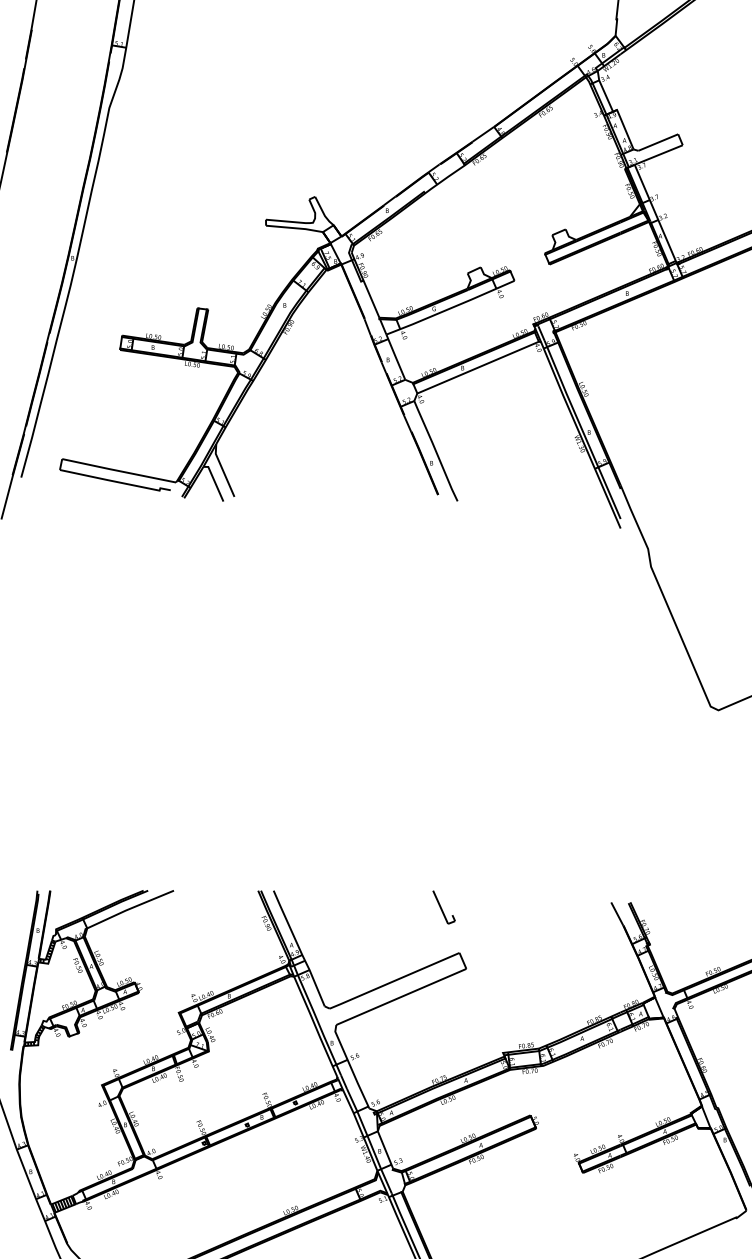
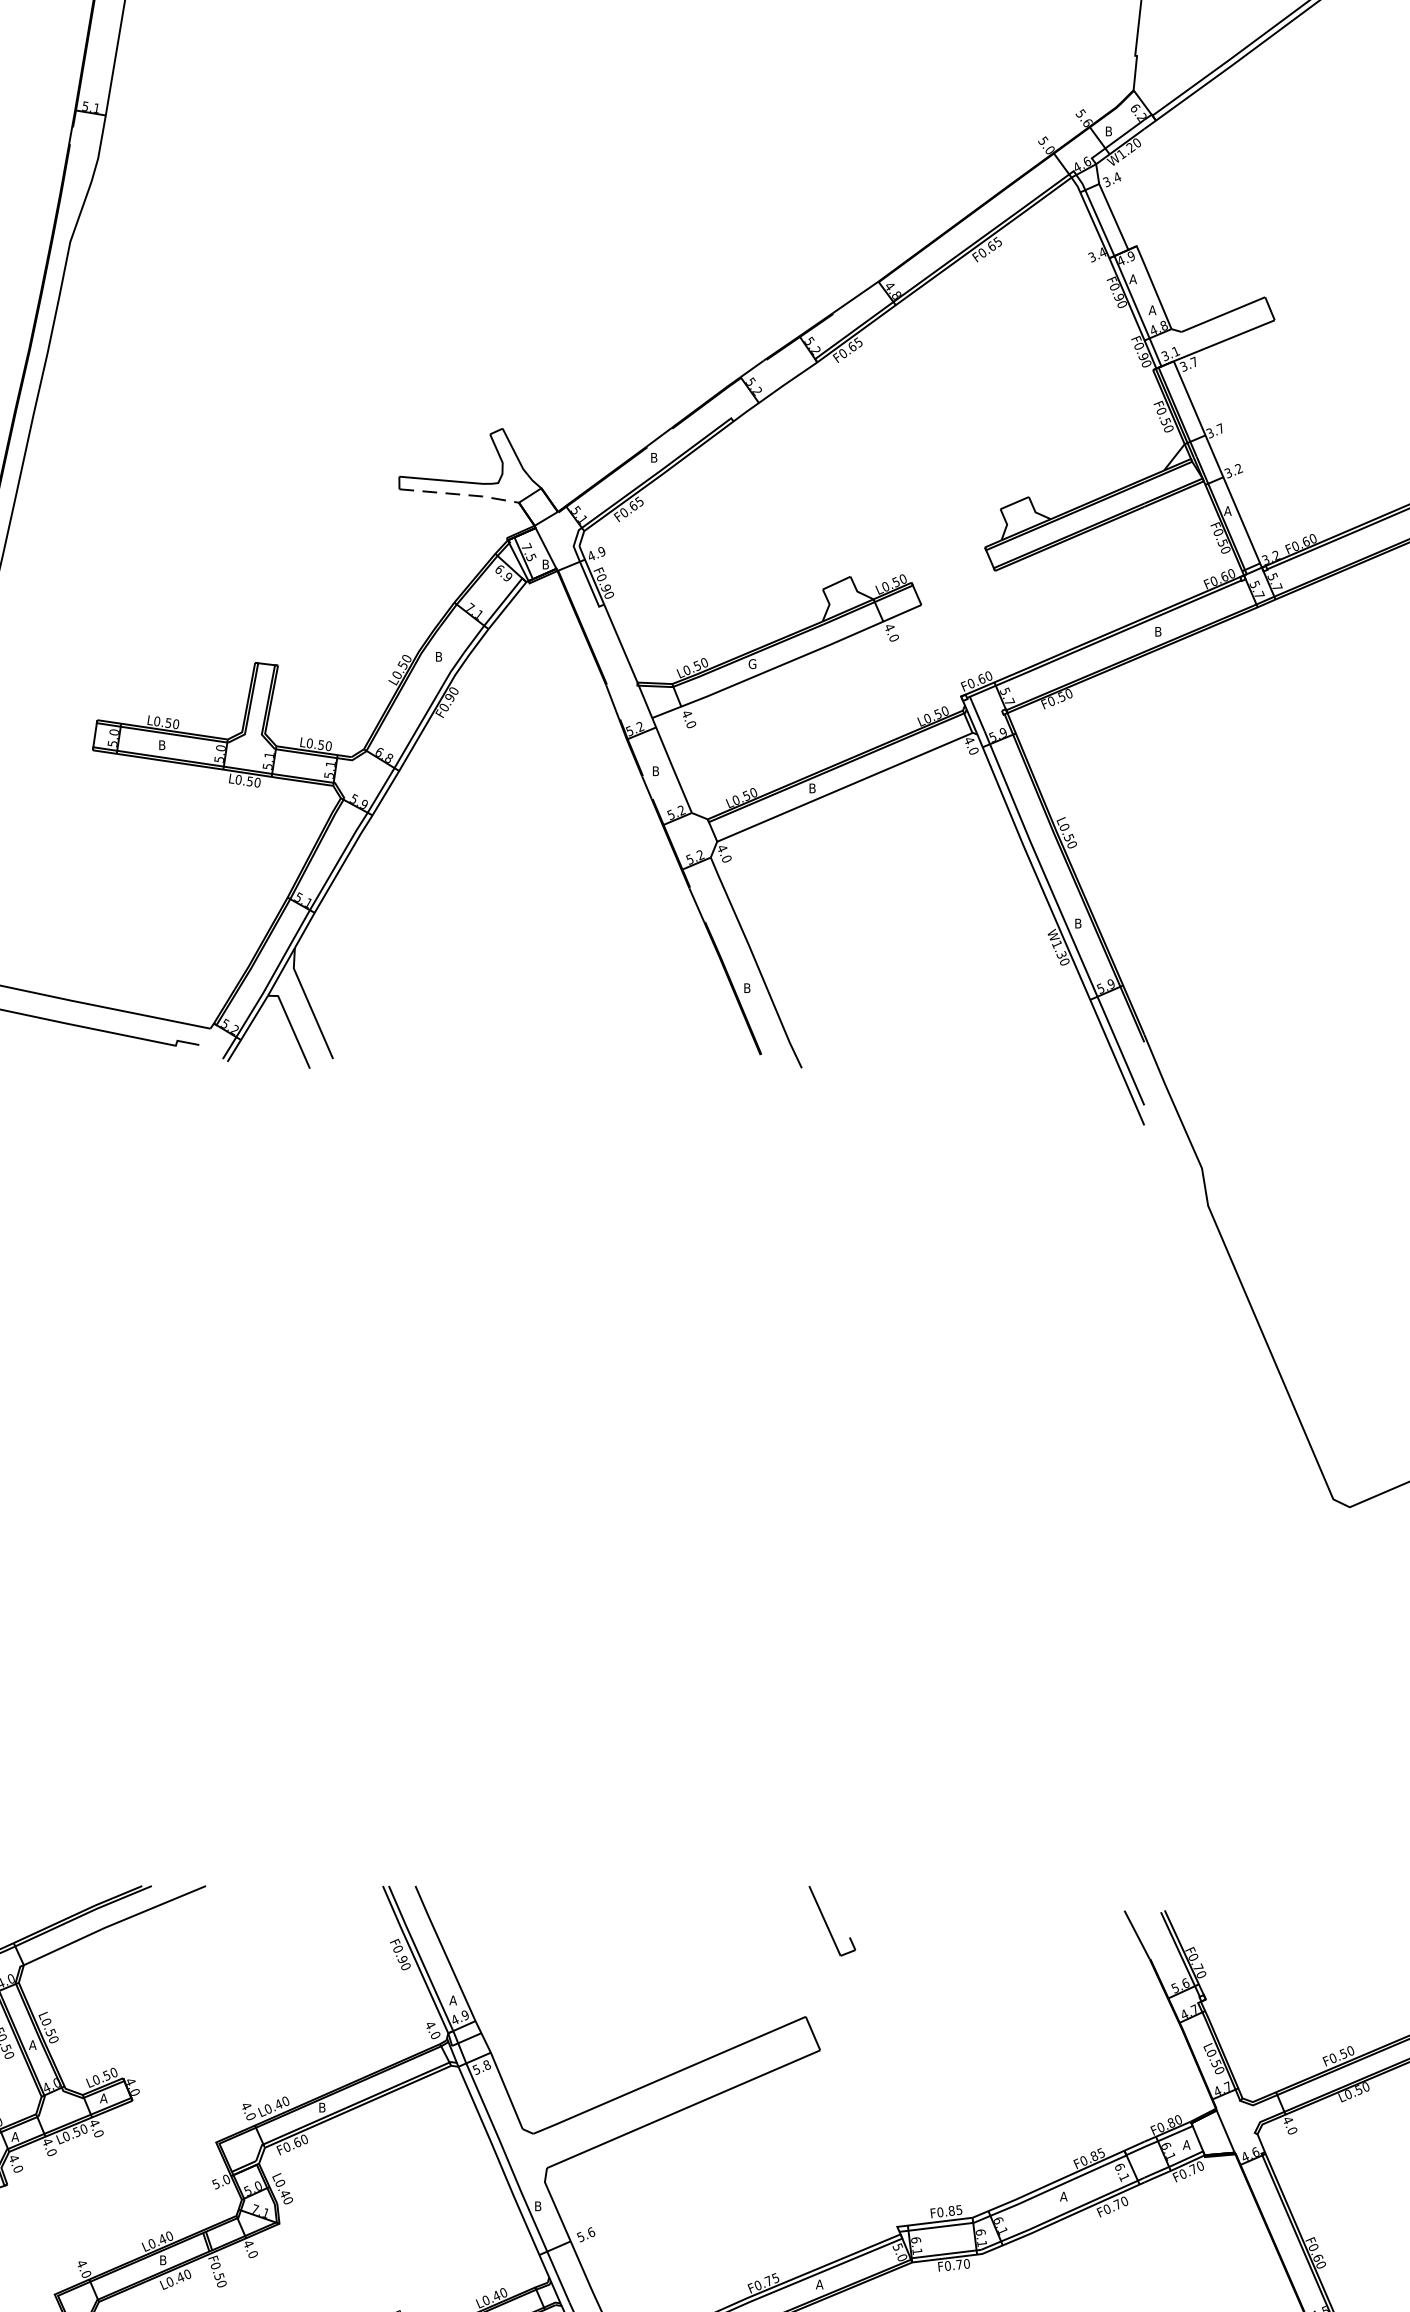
line: (295, 228) -> (461, 495), solid -> dashed
part: (443, 907) -> (830, 1921), moved

